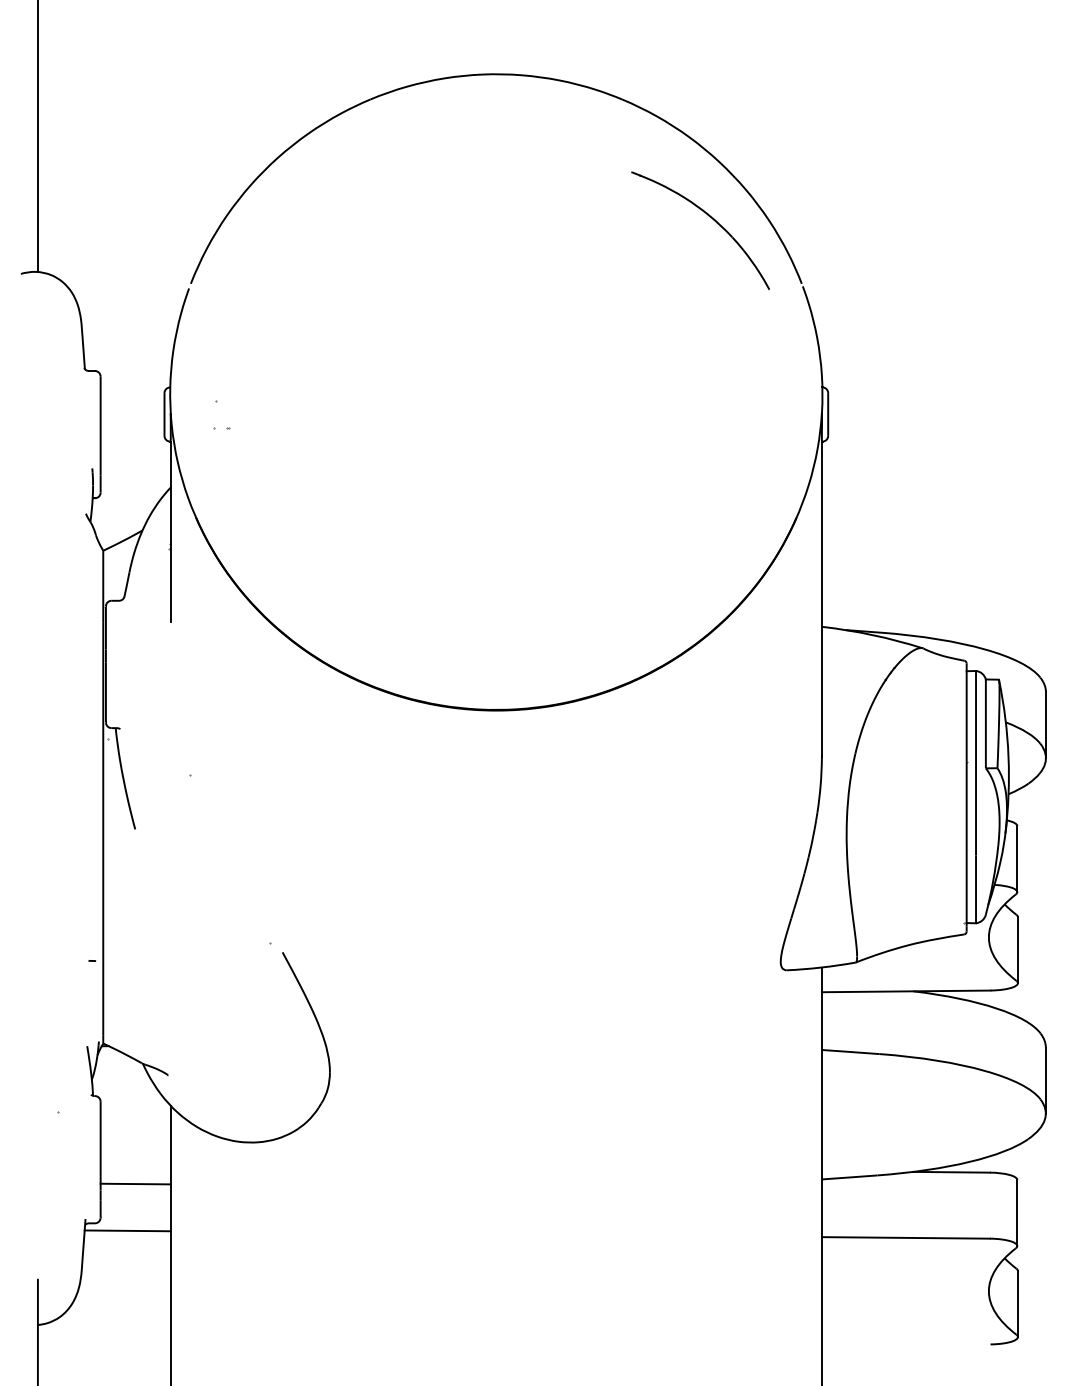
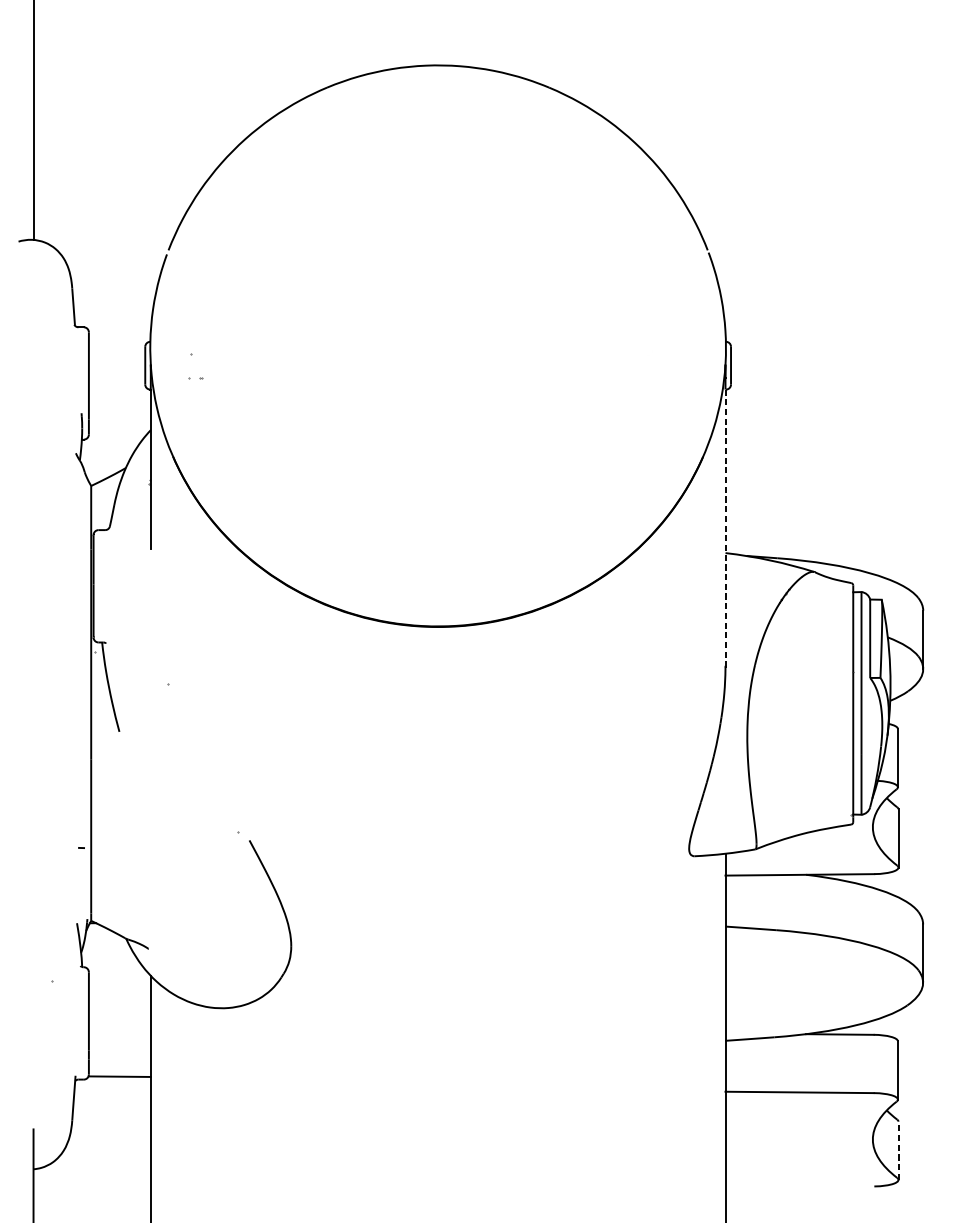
part: (709, 217) -> (626, 191), removed
line: (821, 599) -> (725, 528), solid -> dashed
line: (135, 1183) -> (119, 1076), moved
line: (127, 1230) -> (112, 1085), removed
line: (1017, 1303) -> (898, 1150), solid -> dashed

